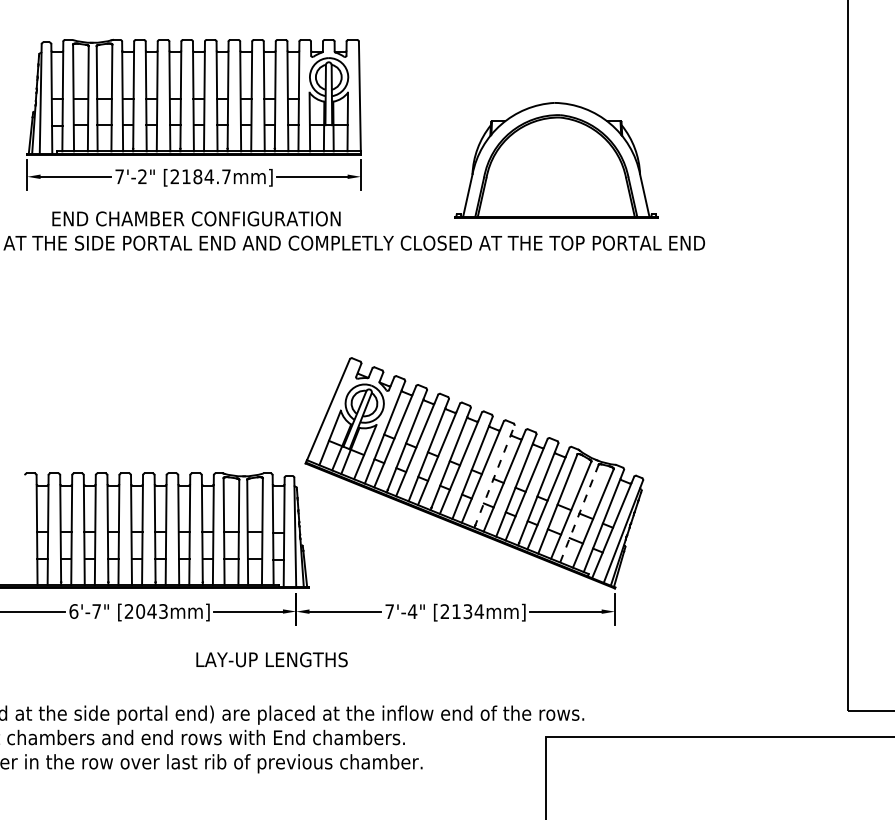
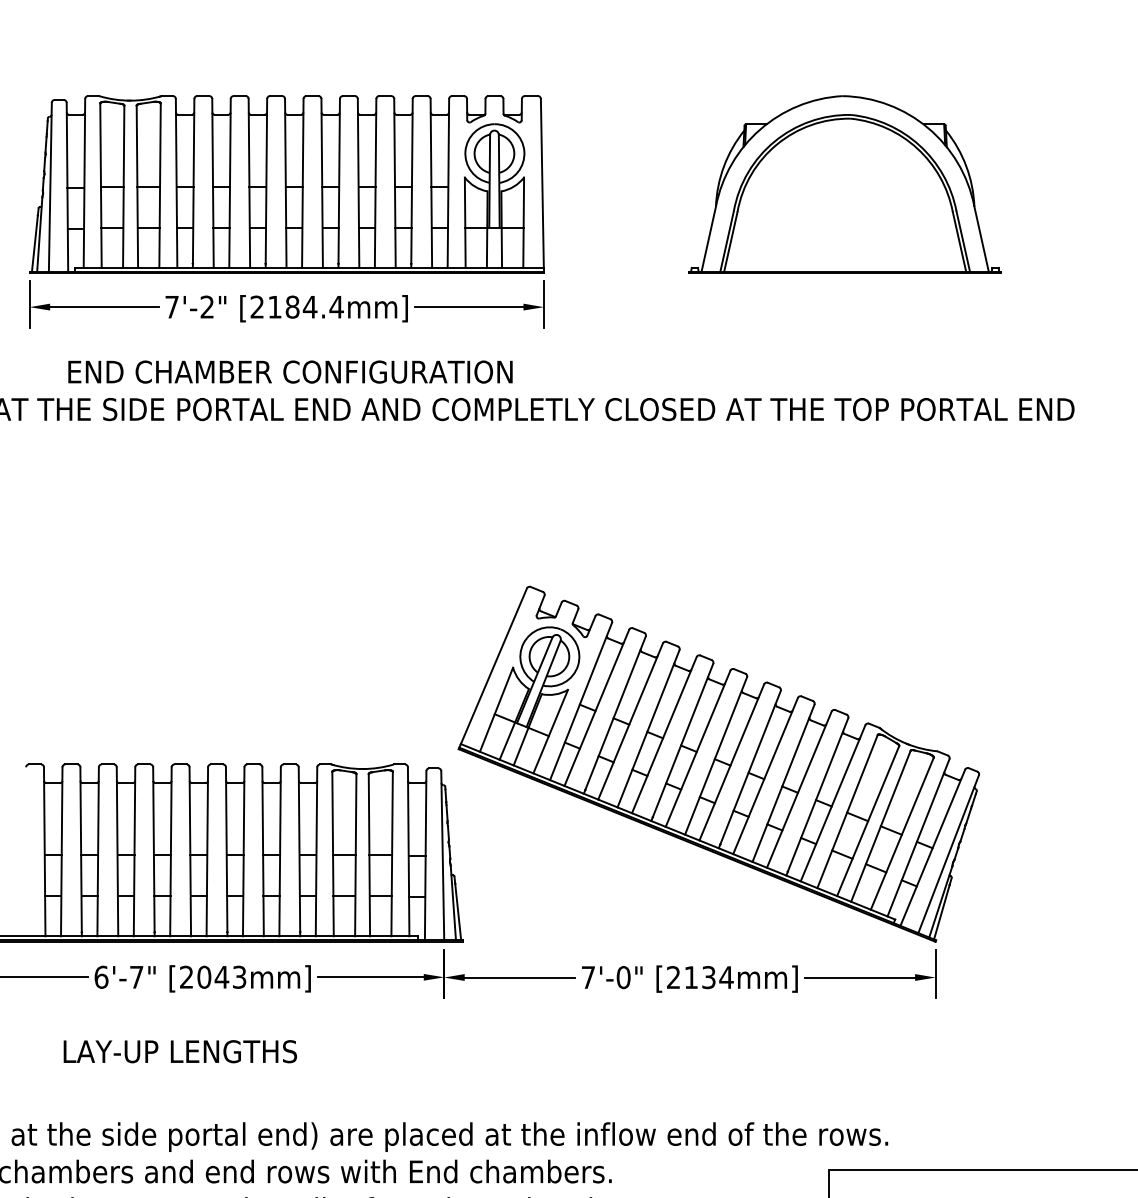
part: (556, 160) -> (845, 184), moved
text: (226, 176) -> (336, 306), [2184.7mm] -> [2184.4mm]
line: (494, 476) -> (749, 769), dashed -> solid
line: (579, 513) -> (880, 826), dashed -> solid
text: (412, 611) -> (623, 977), 7'-4" -> 7'-0"
text: (271, 659) -> (179, 1051), moved

